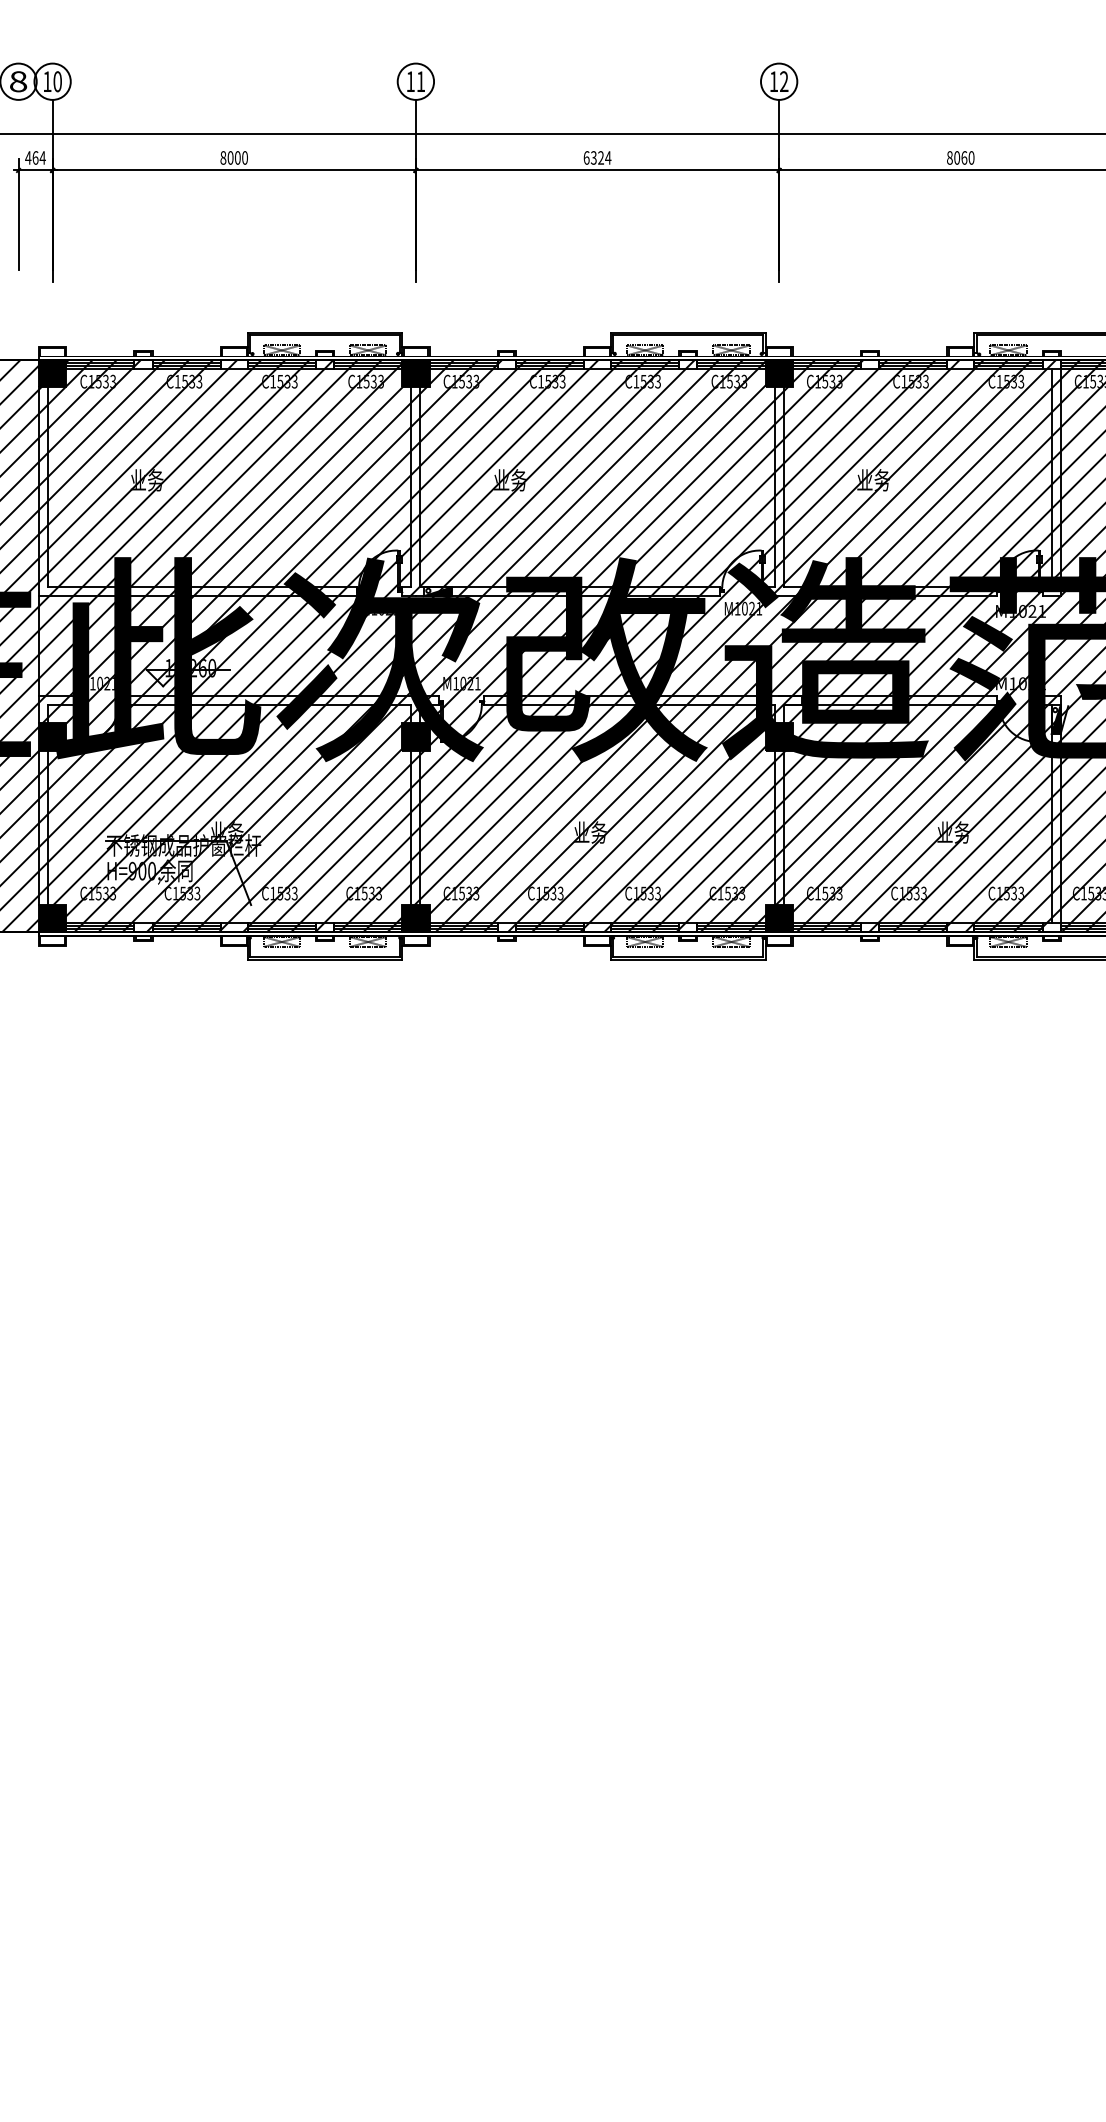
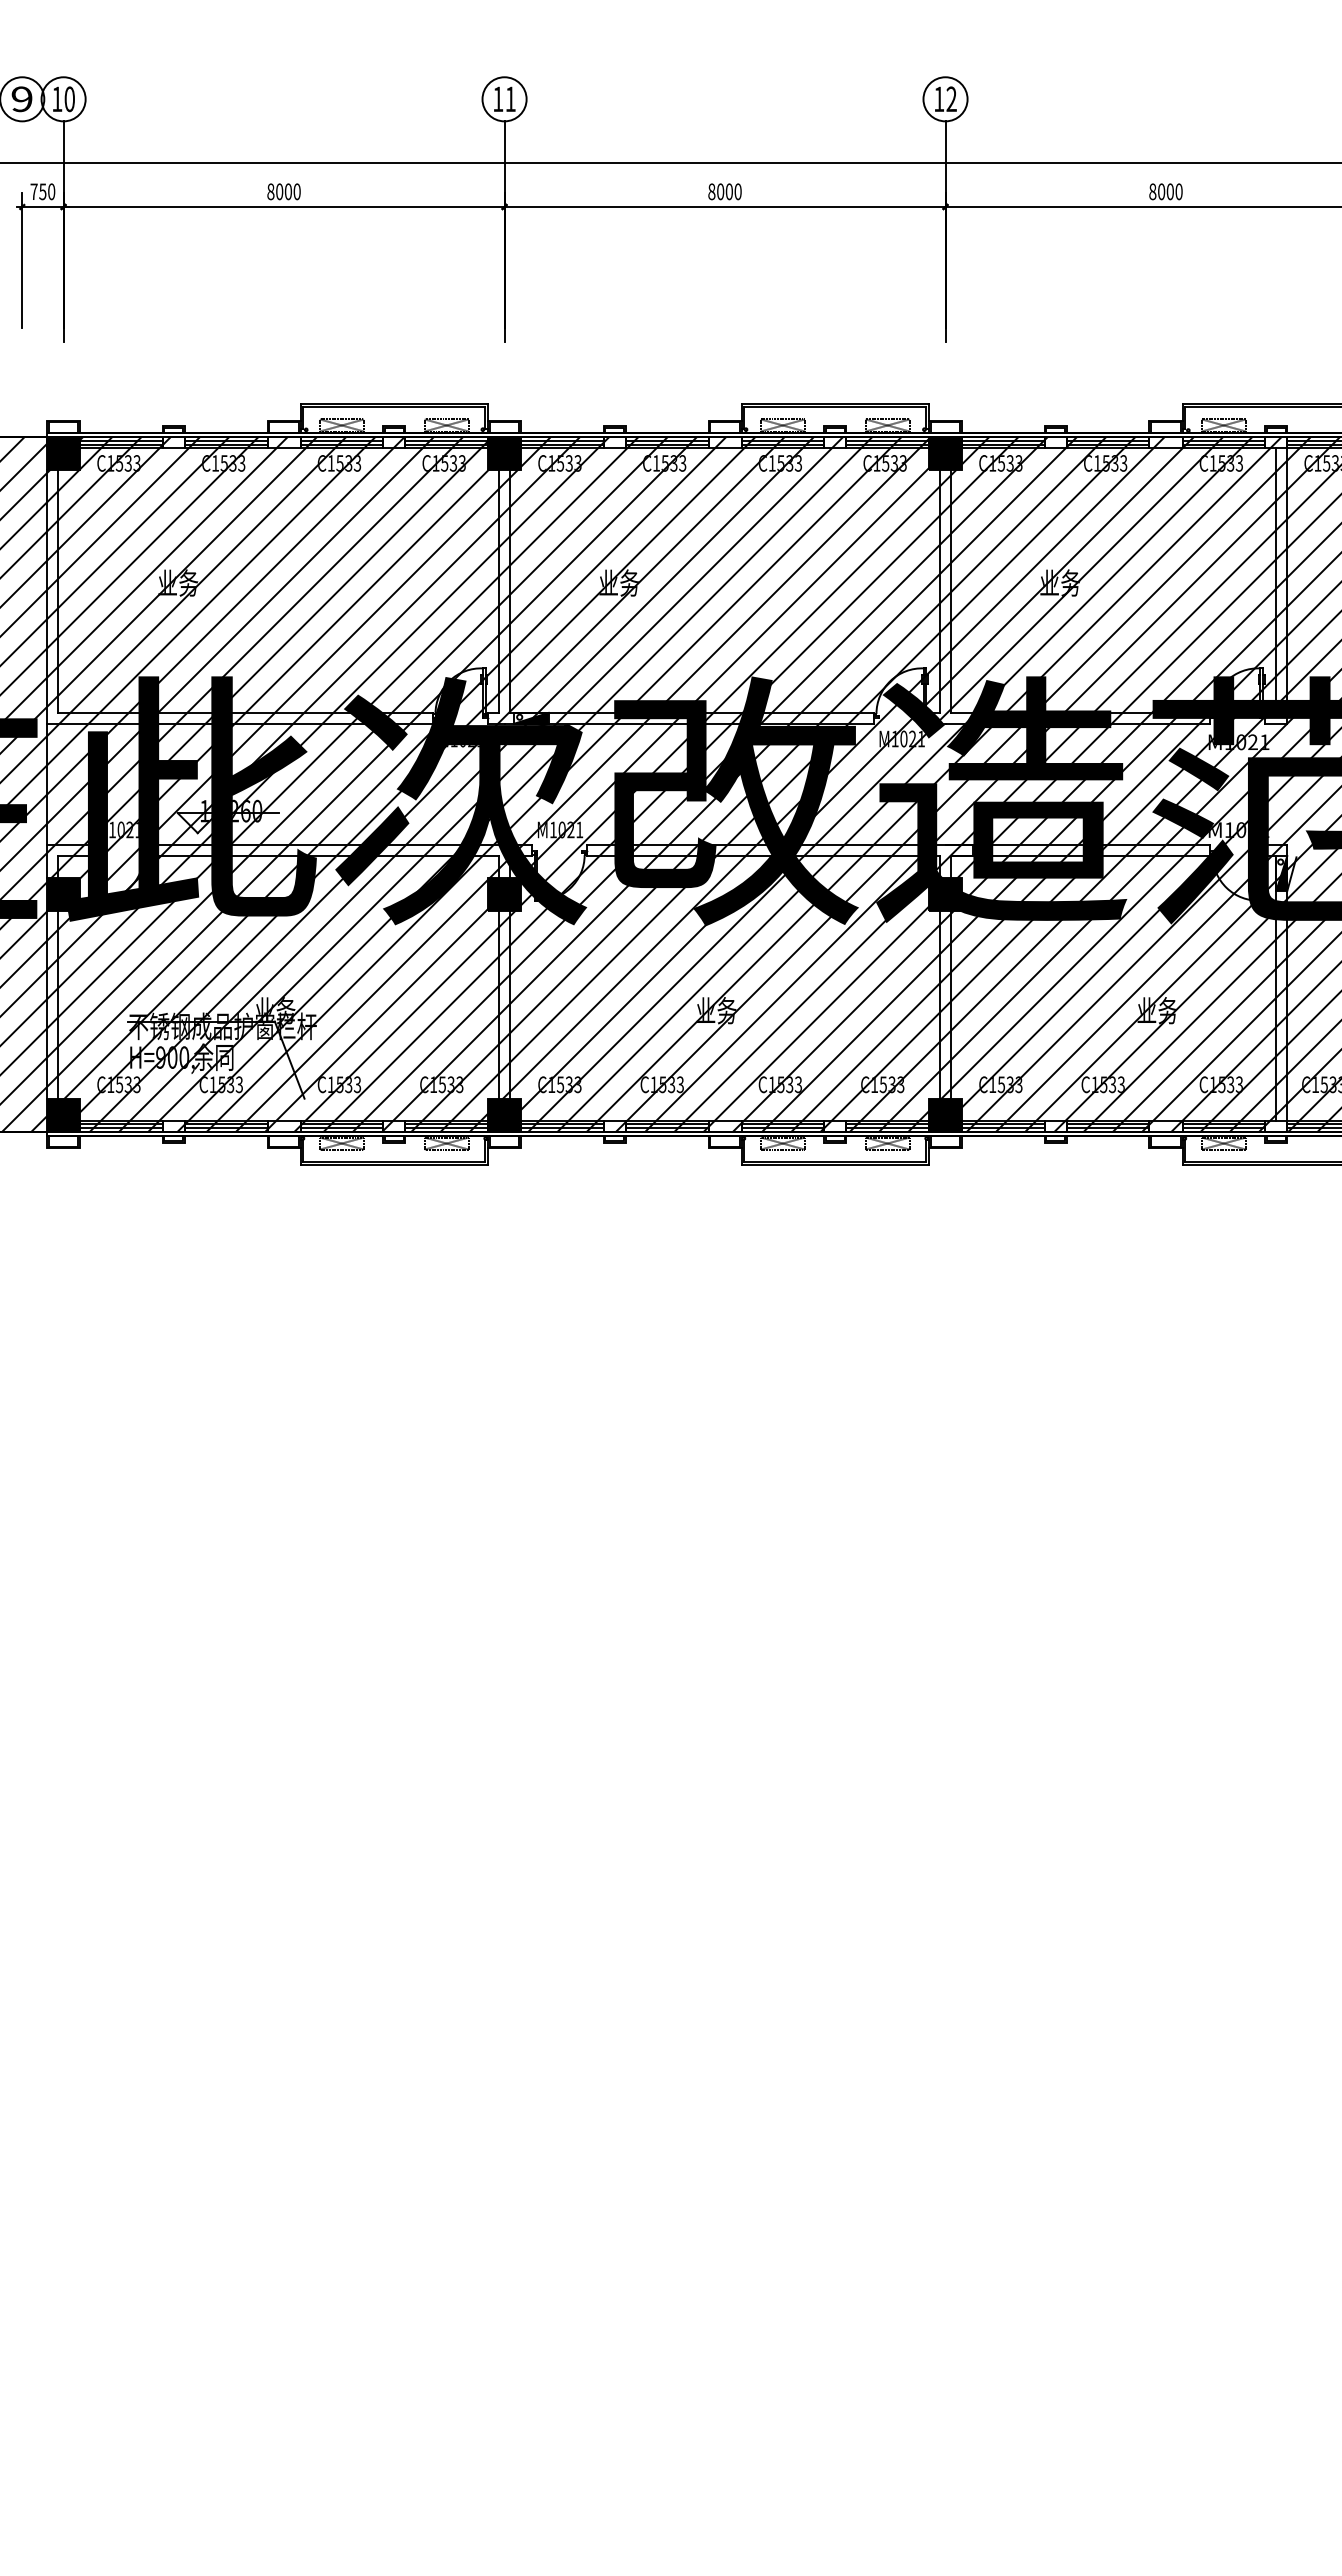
text: (17, 81) -> (21, 99), 8 -> 9
text: (35, 157) -> (42, 191), 464 -> 750
text: (597, 157) -> (725, 191), 6324 -> 8000
text: (963, 157) -> (1169, 191), 8060 -> 8000

